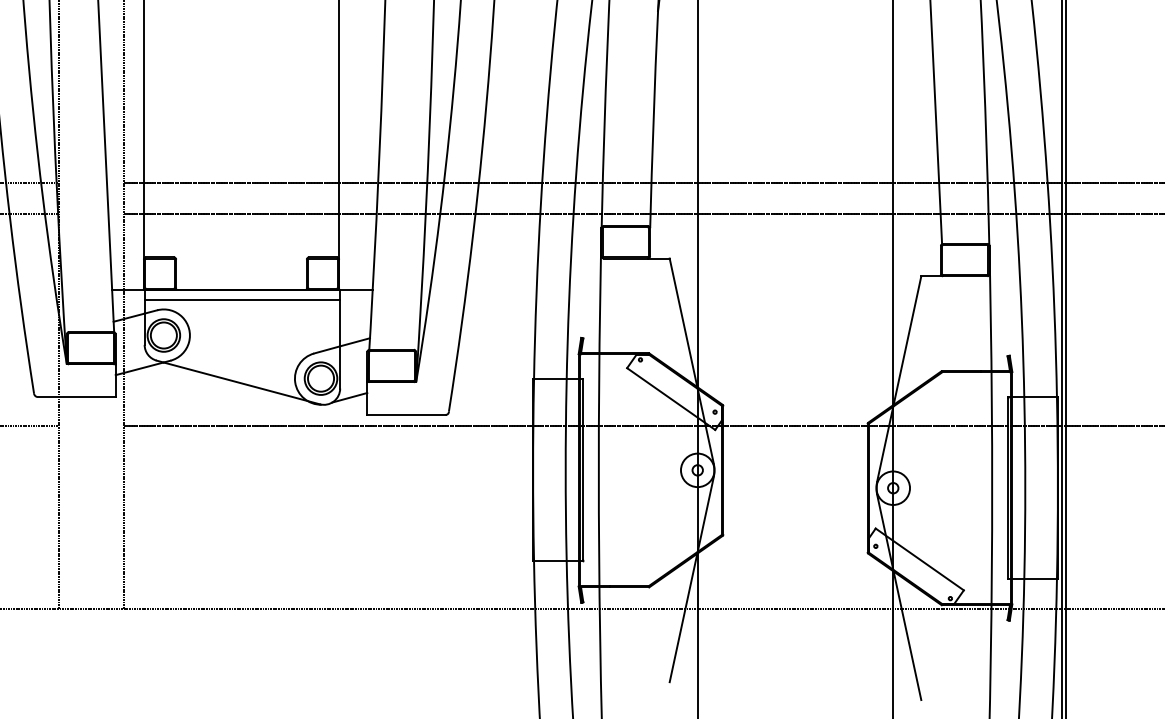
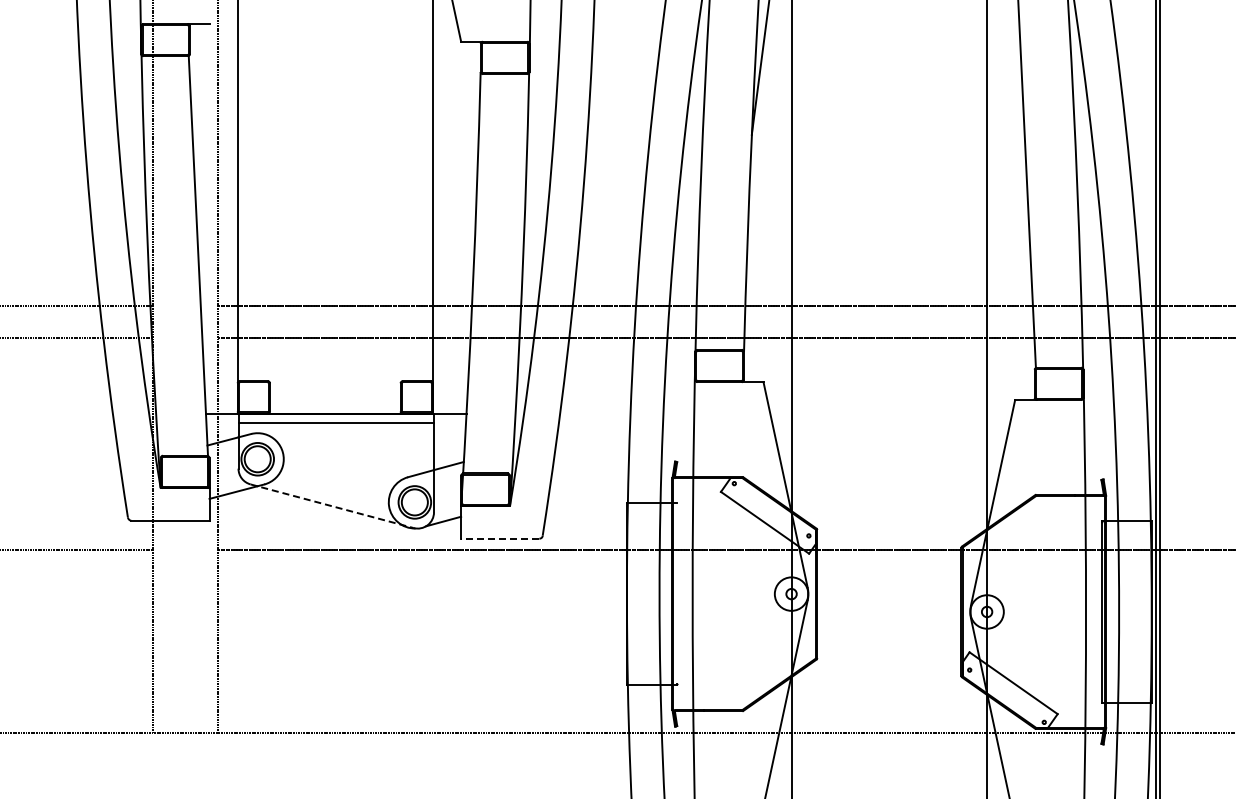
line: (238, 382) -> (332, 506), solid -> dashed
line: (405, 414) -> (499, 538), solid -> dashed
line: (582, 469) -> (676, 593), removed

